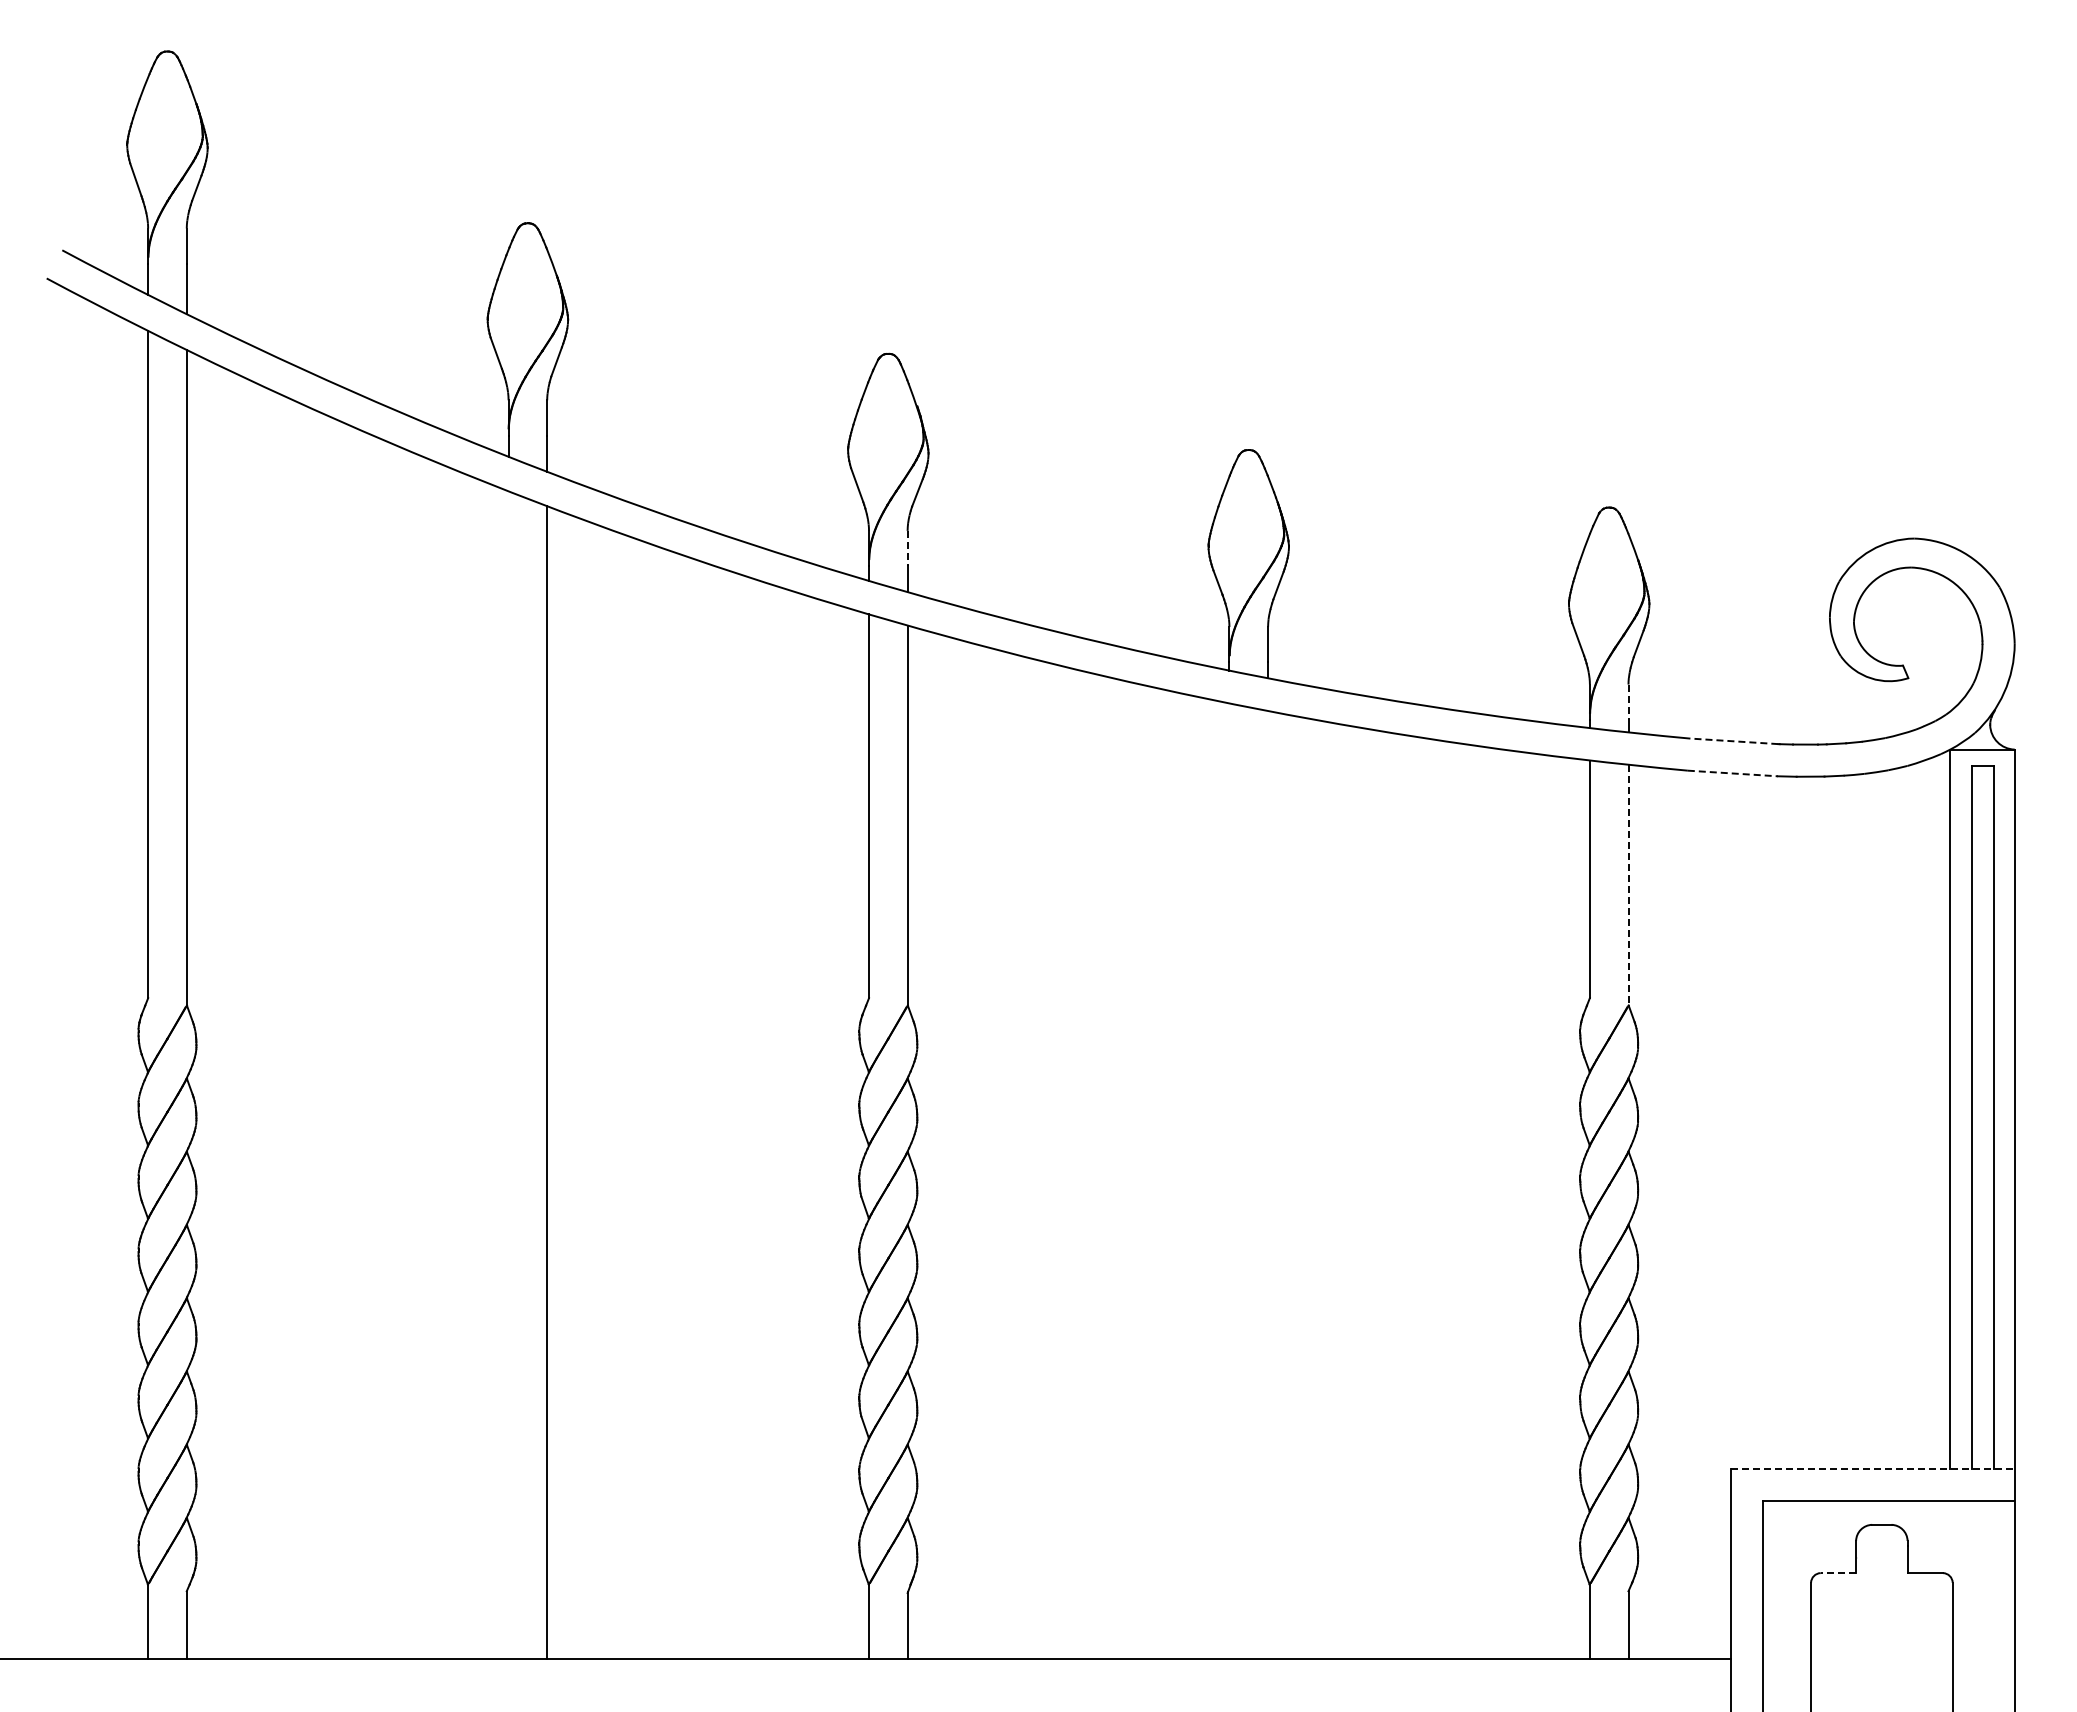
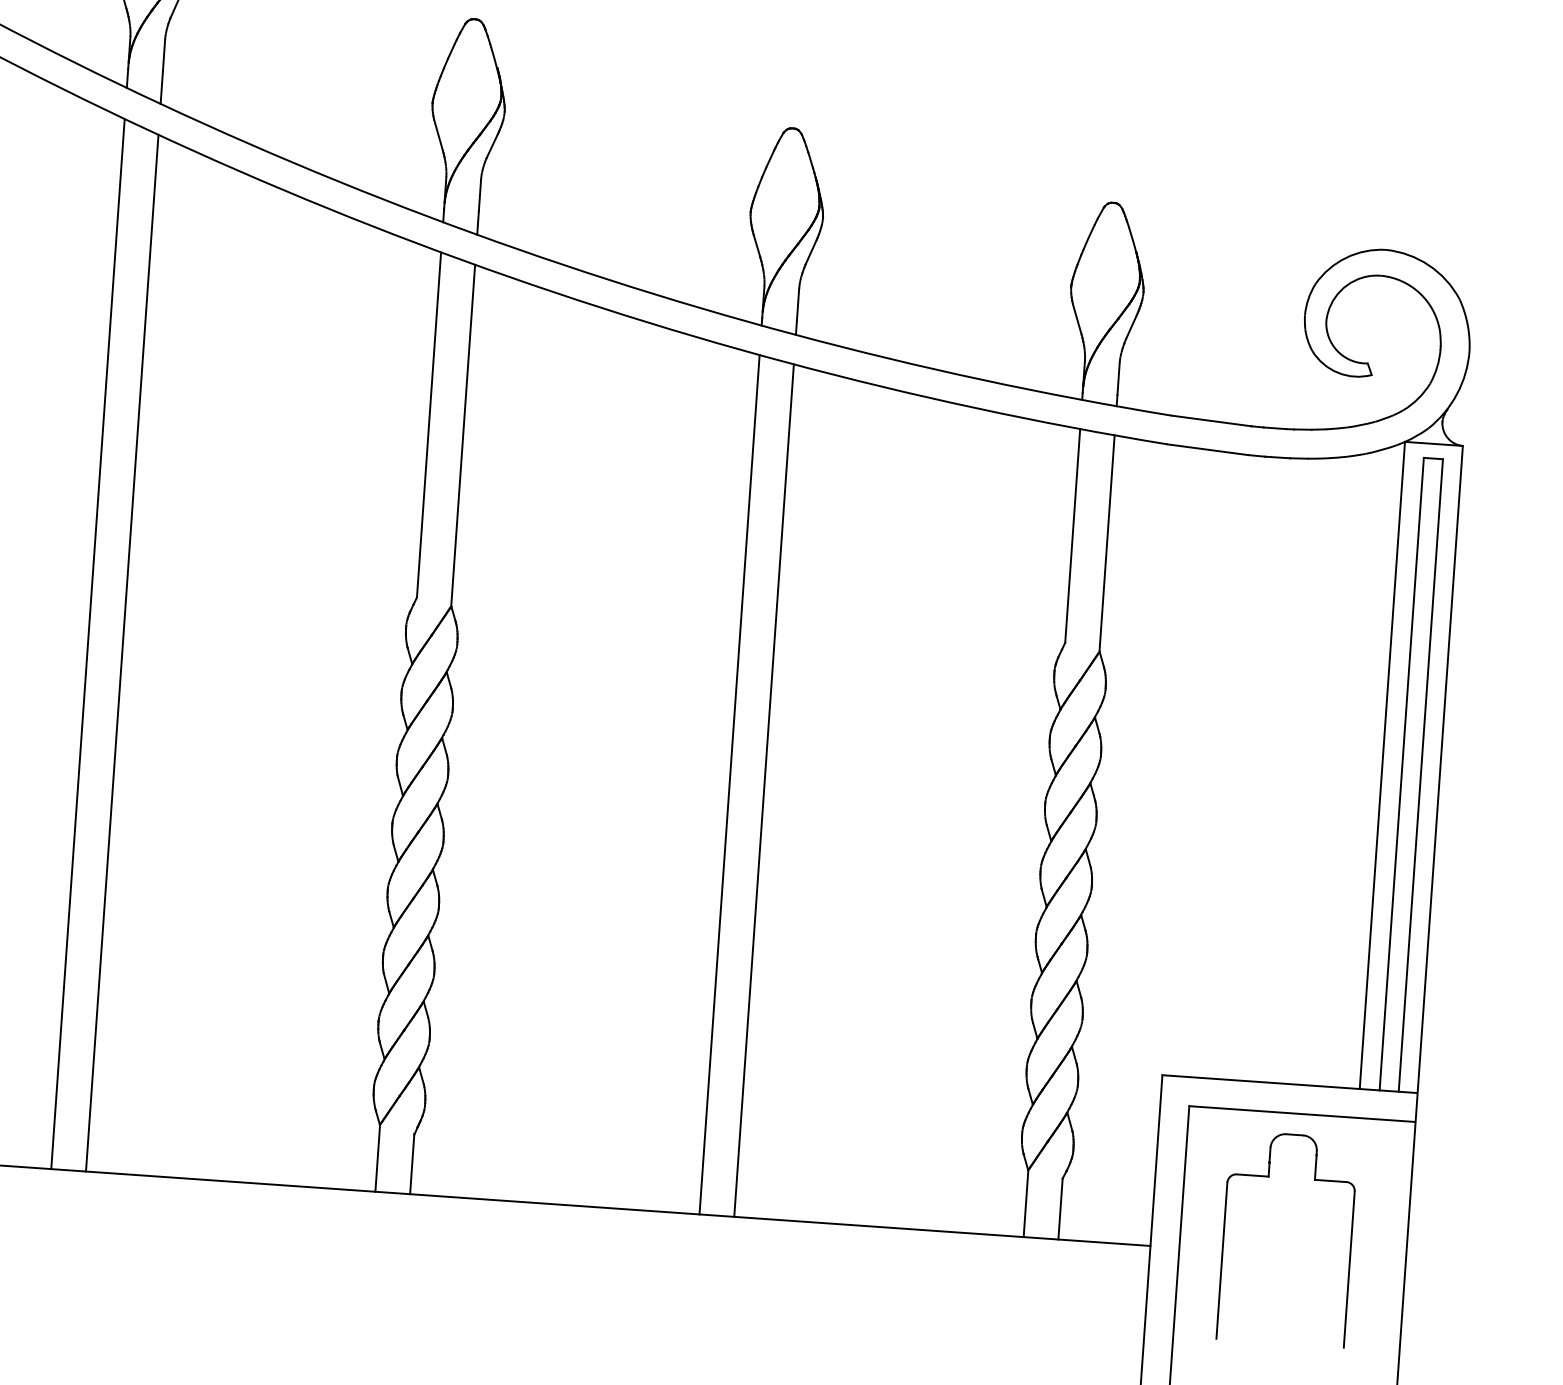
line: (907, 548) -> (479, 195), dashed -> solid
line: (1628, 702) -> (1118, 379), dashed -> solid
line: (1733, 741) -> (1210, 421), dashed -> solid
line: (1733, 773) -> (1208, 449), dashed -> solid
line: (1628, 885) -> (1107, 543), dashed -> solid
line: (508, 1075) -> (87, 644), added
line: (1229, 1181) -> (729, 785), added
line: (1268, 1185) -> (764, 791), added
line: (1872, 1469) -> (1289, 1084), dashed -> solid
line: (1838, 1573) -> (1252, 1175), dashed -> solid

